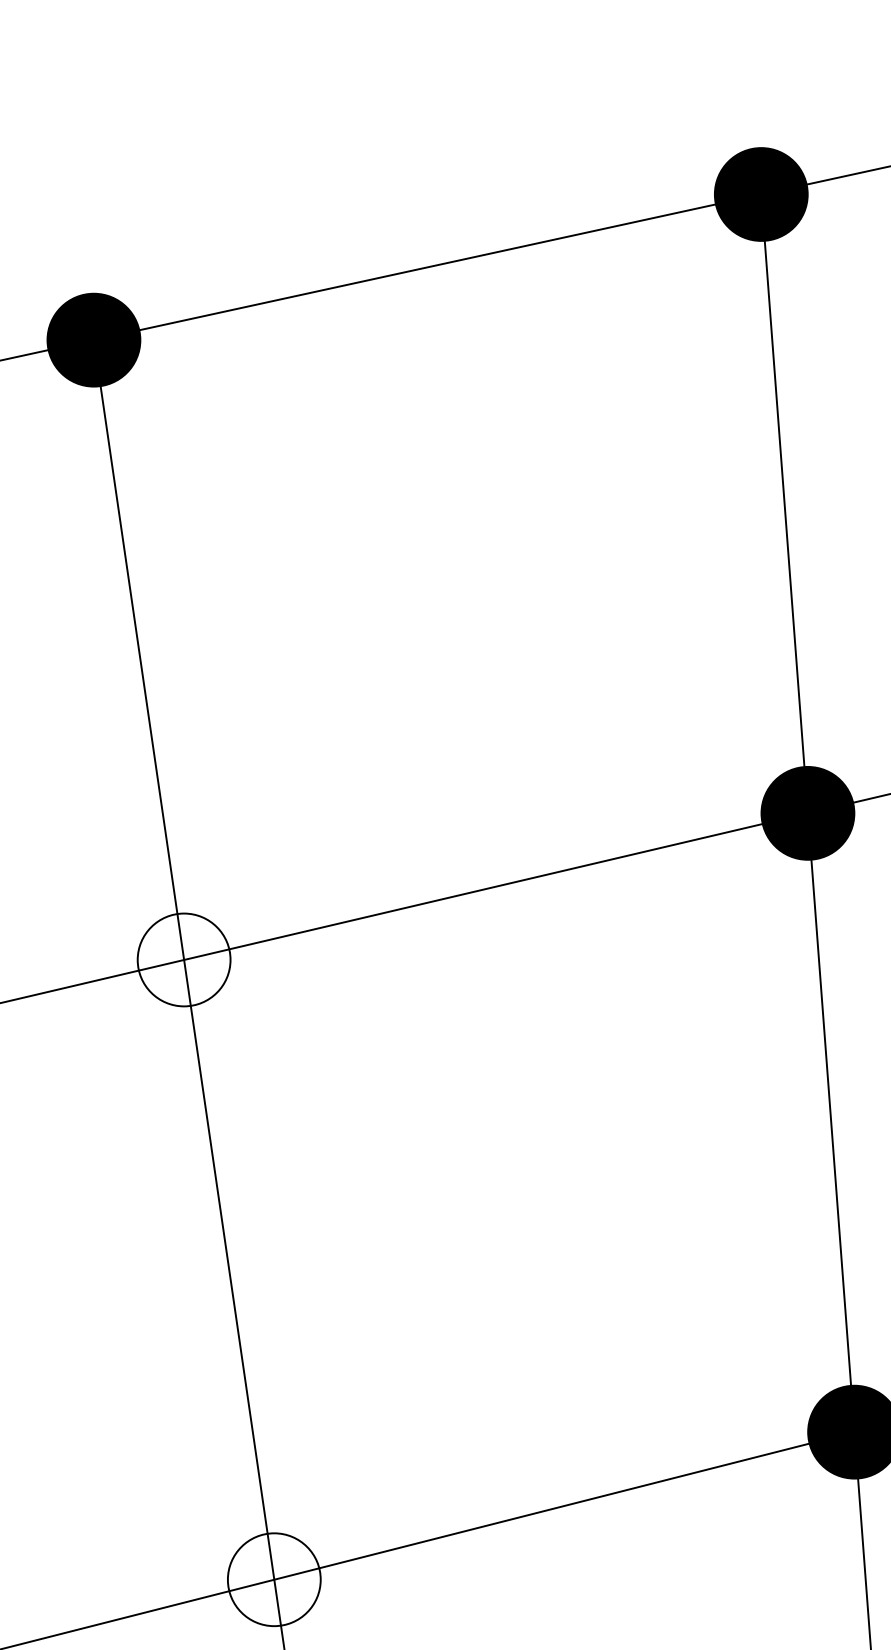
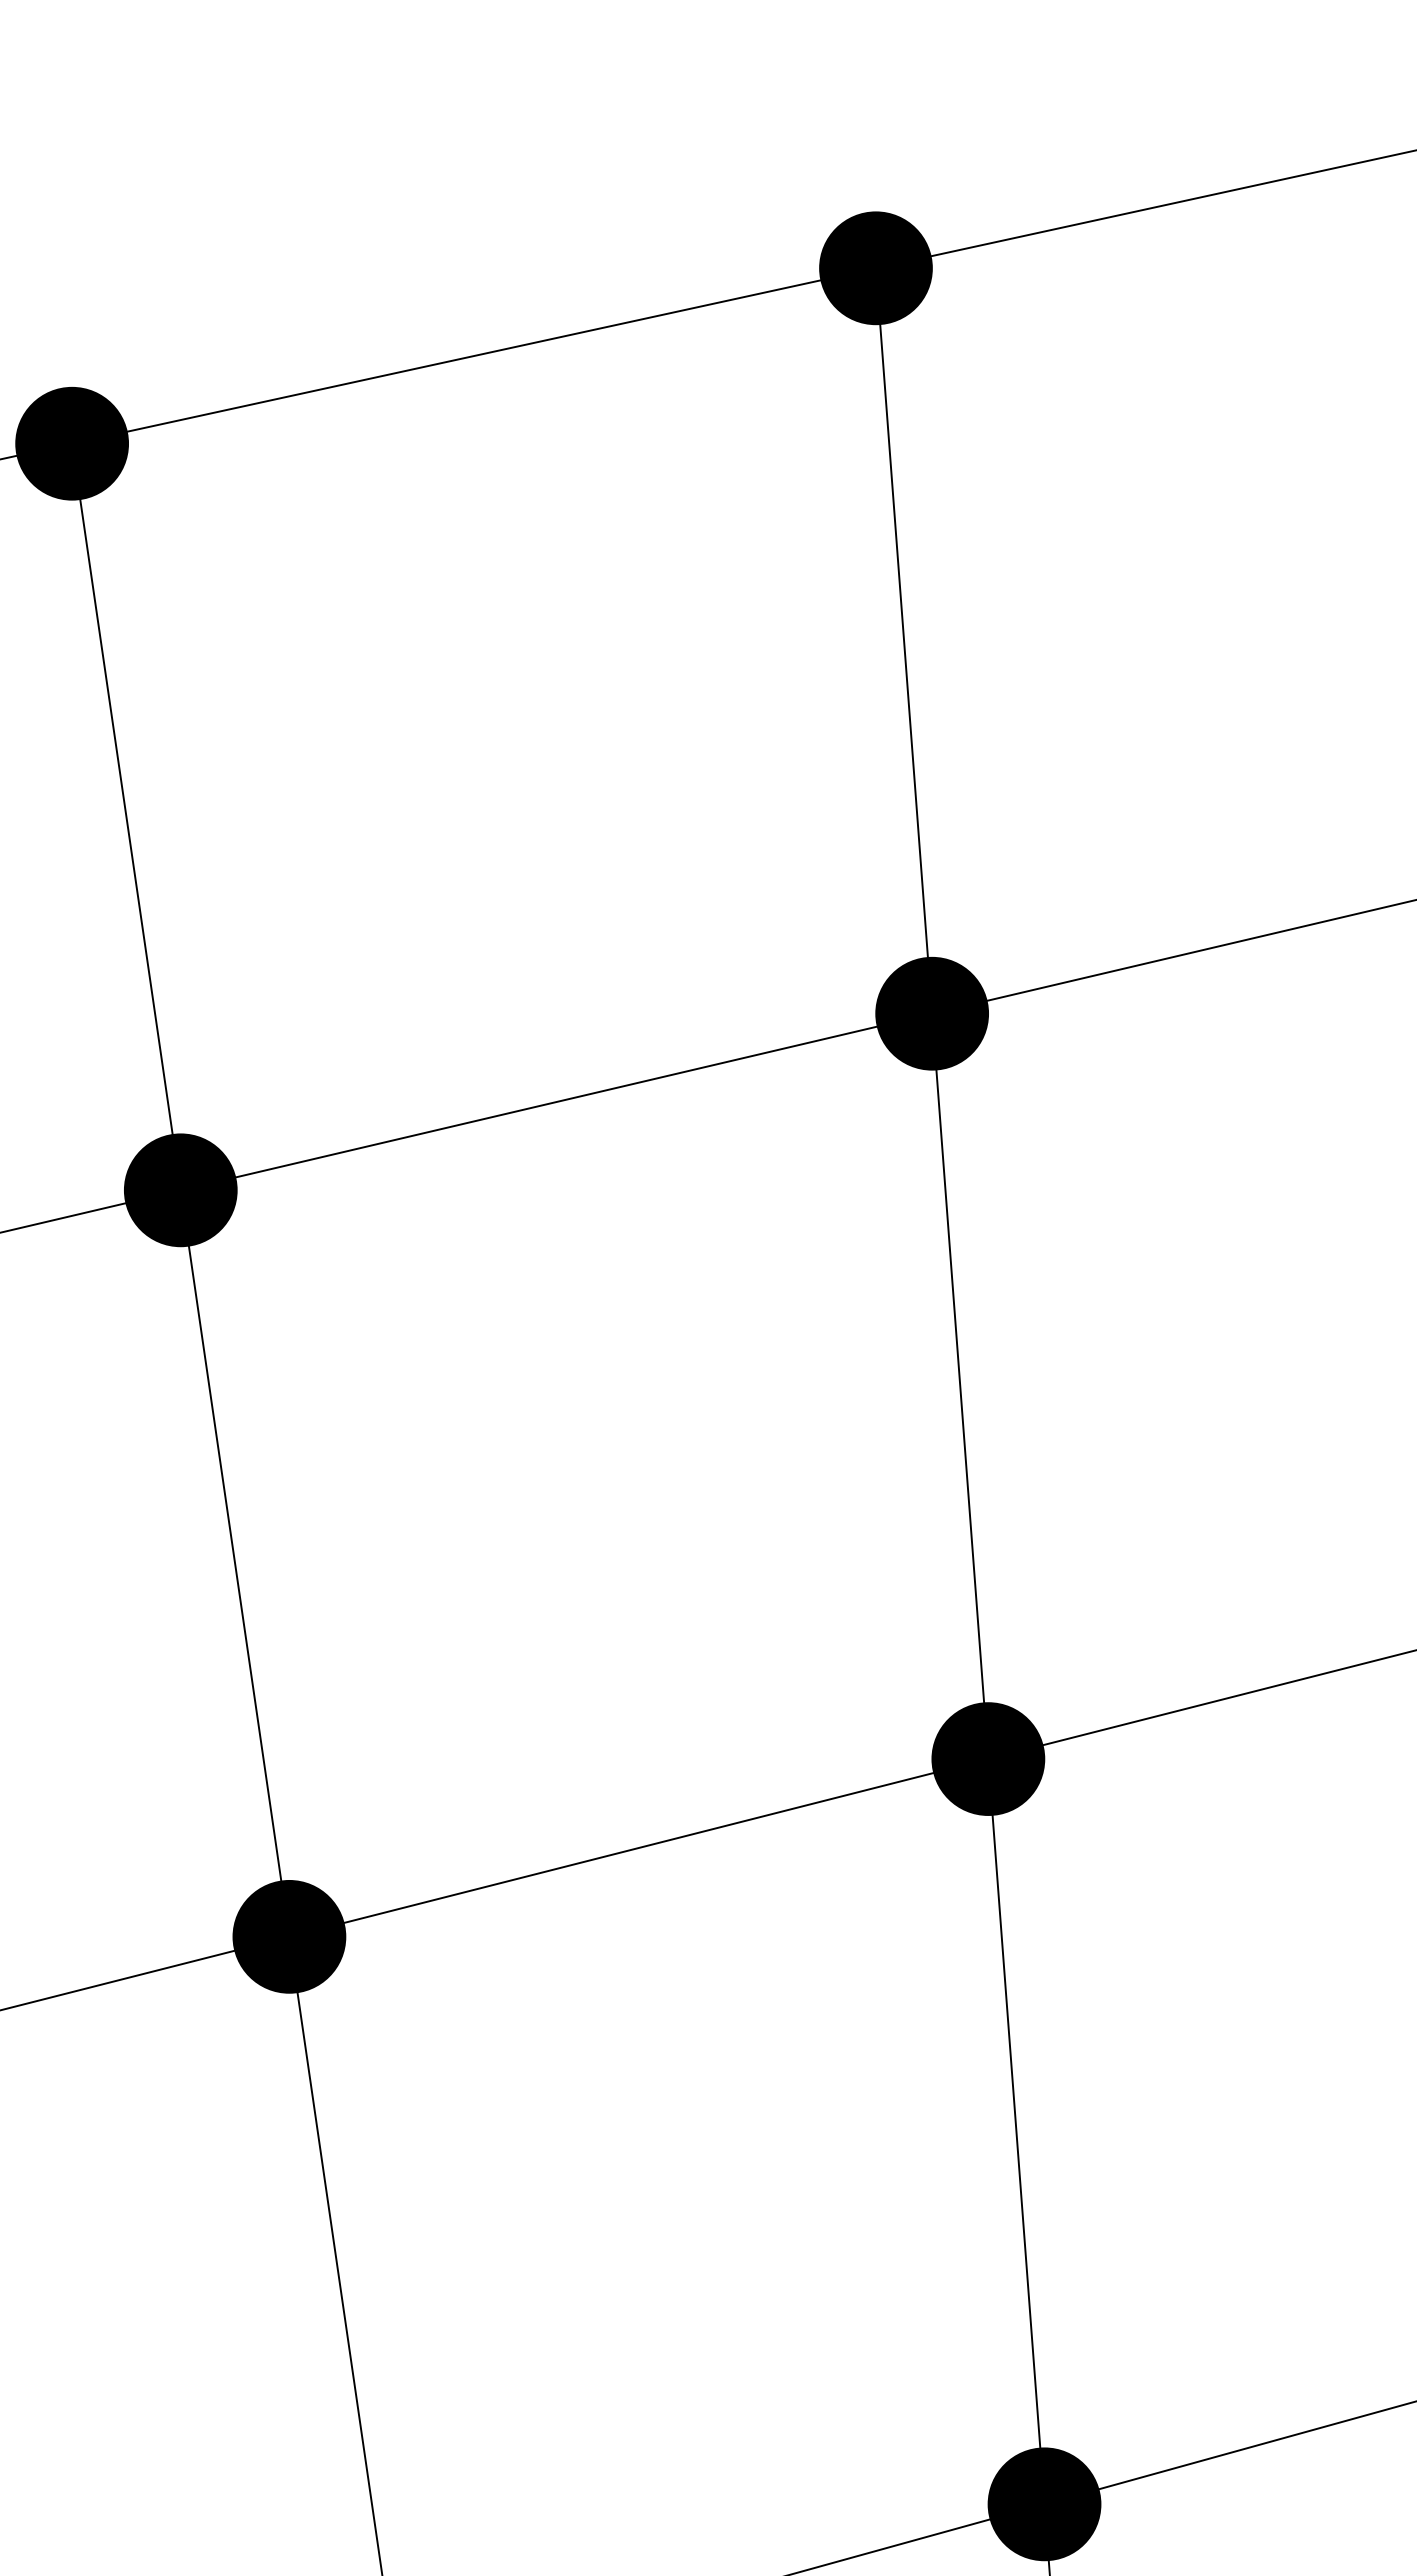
fill: (183, 960) -> (180, 1190), added
fill: (274, 1579) -> (289, 1936), added

